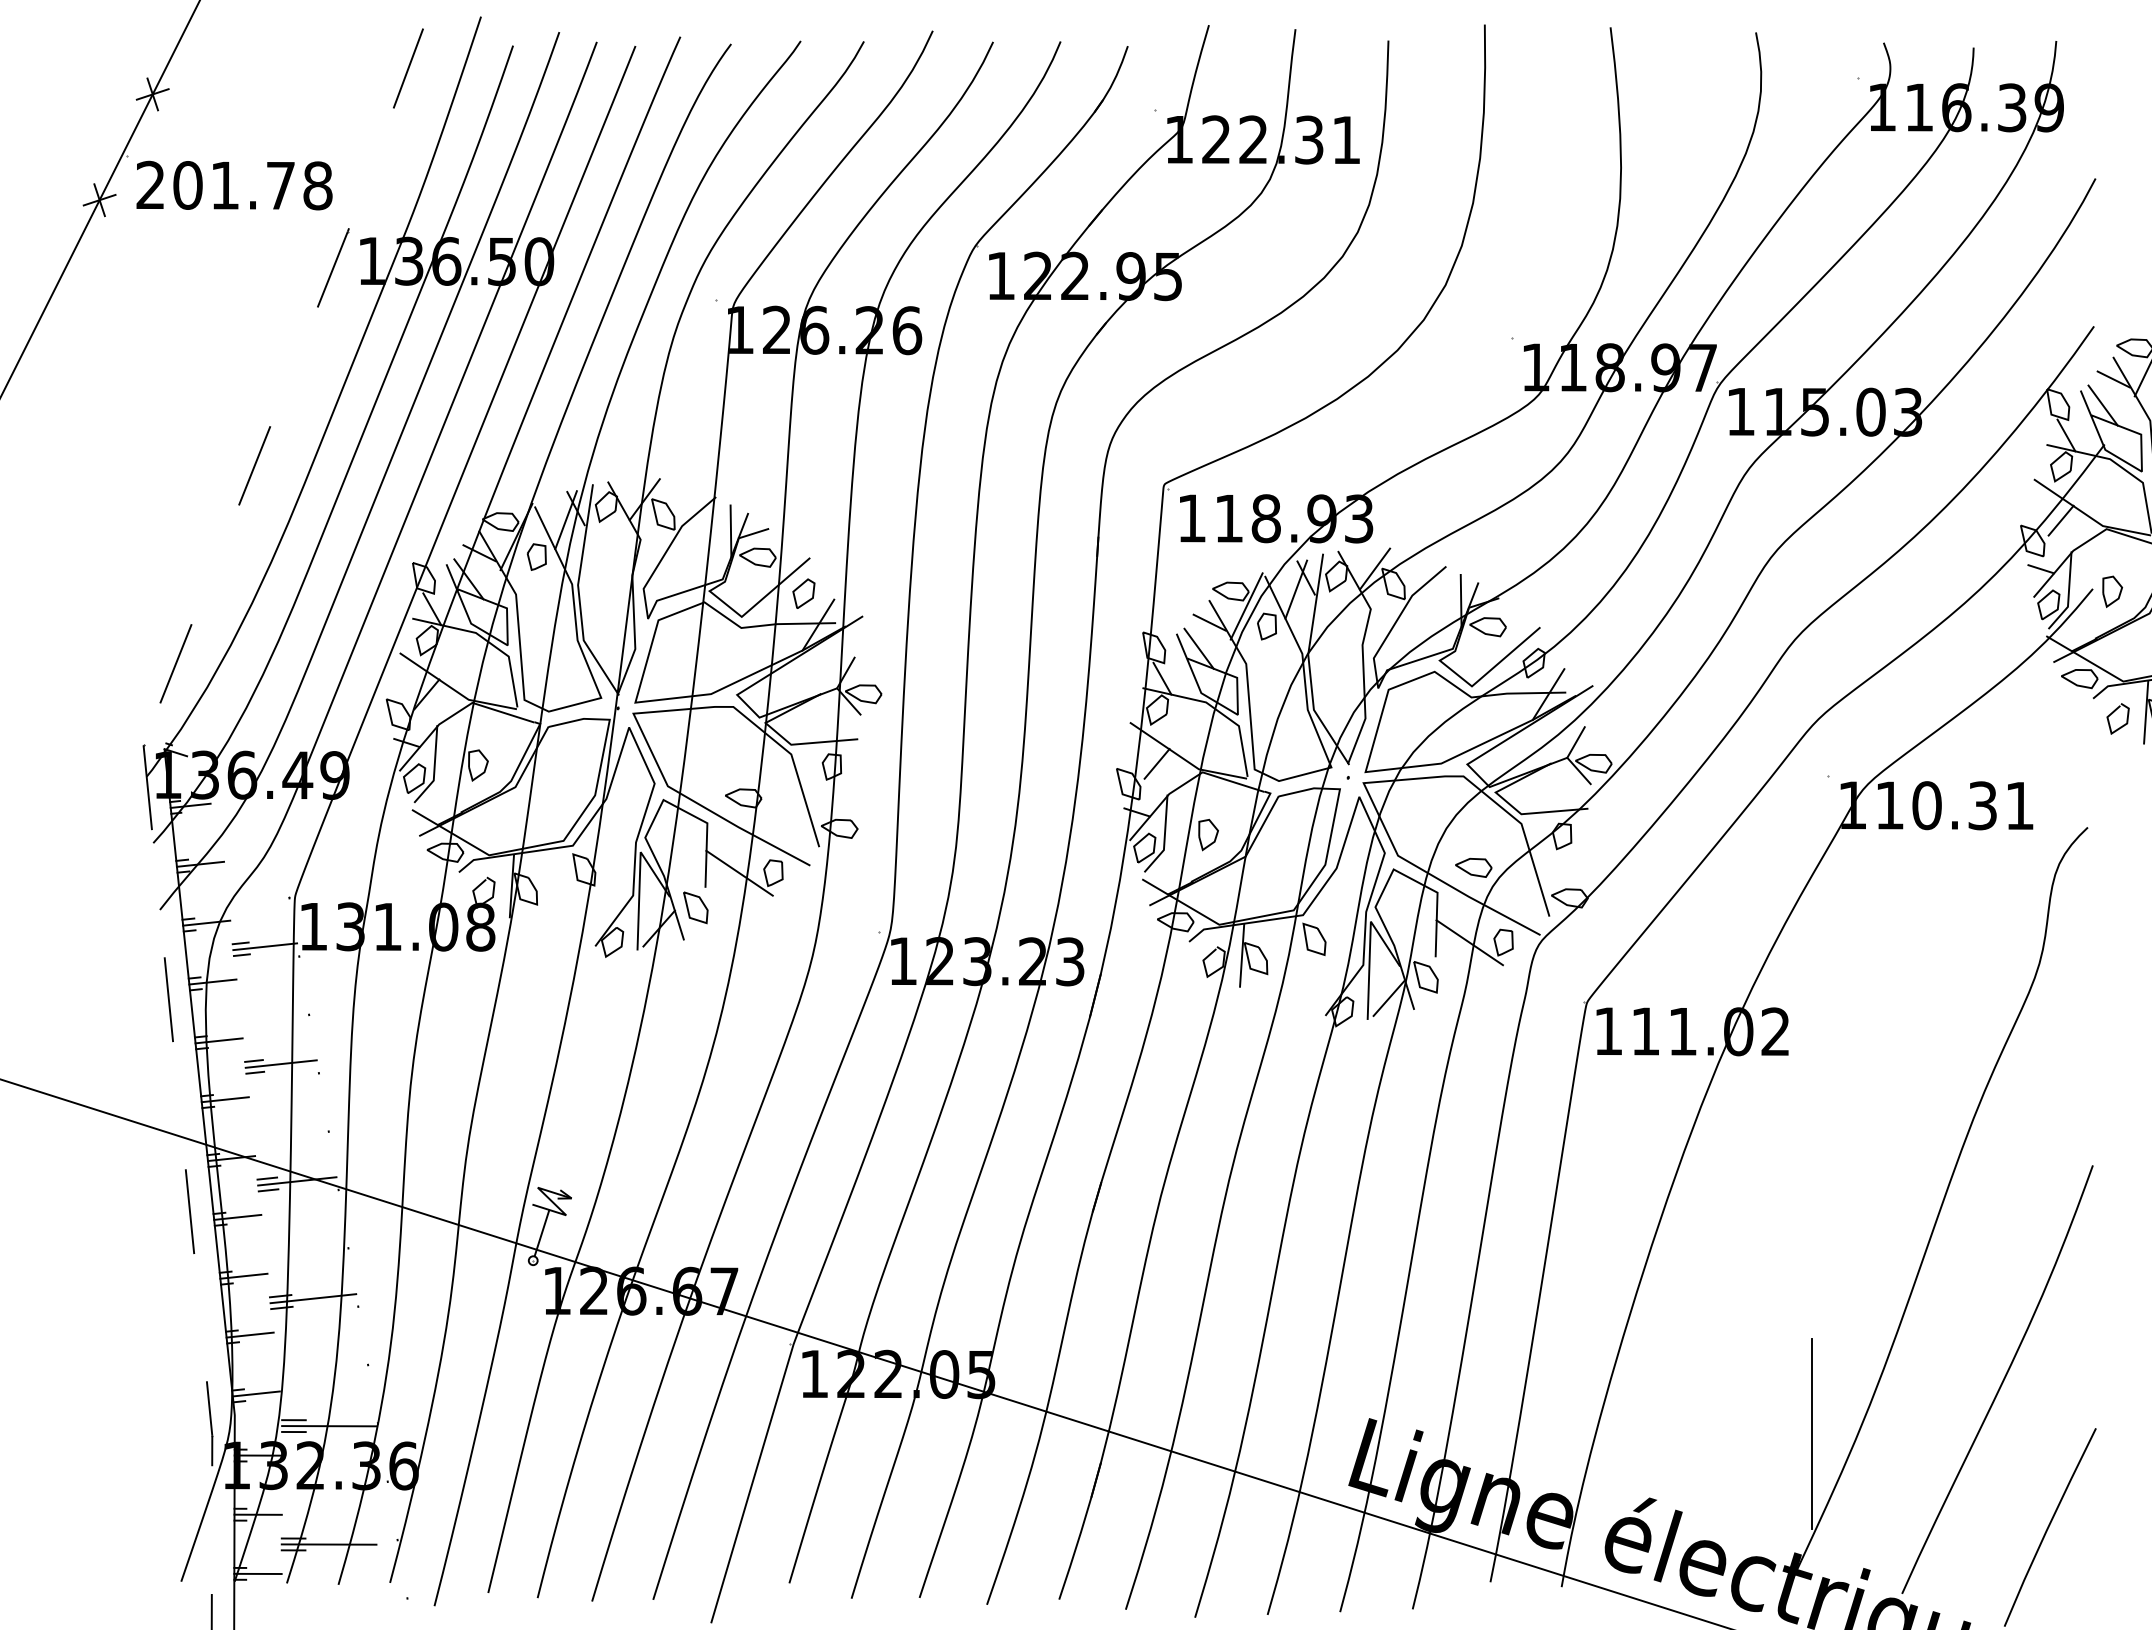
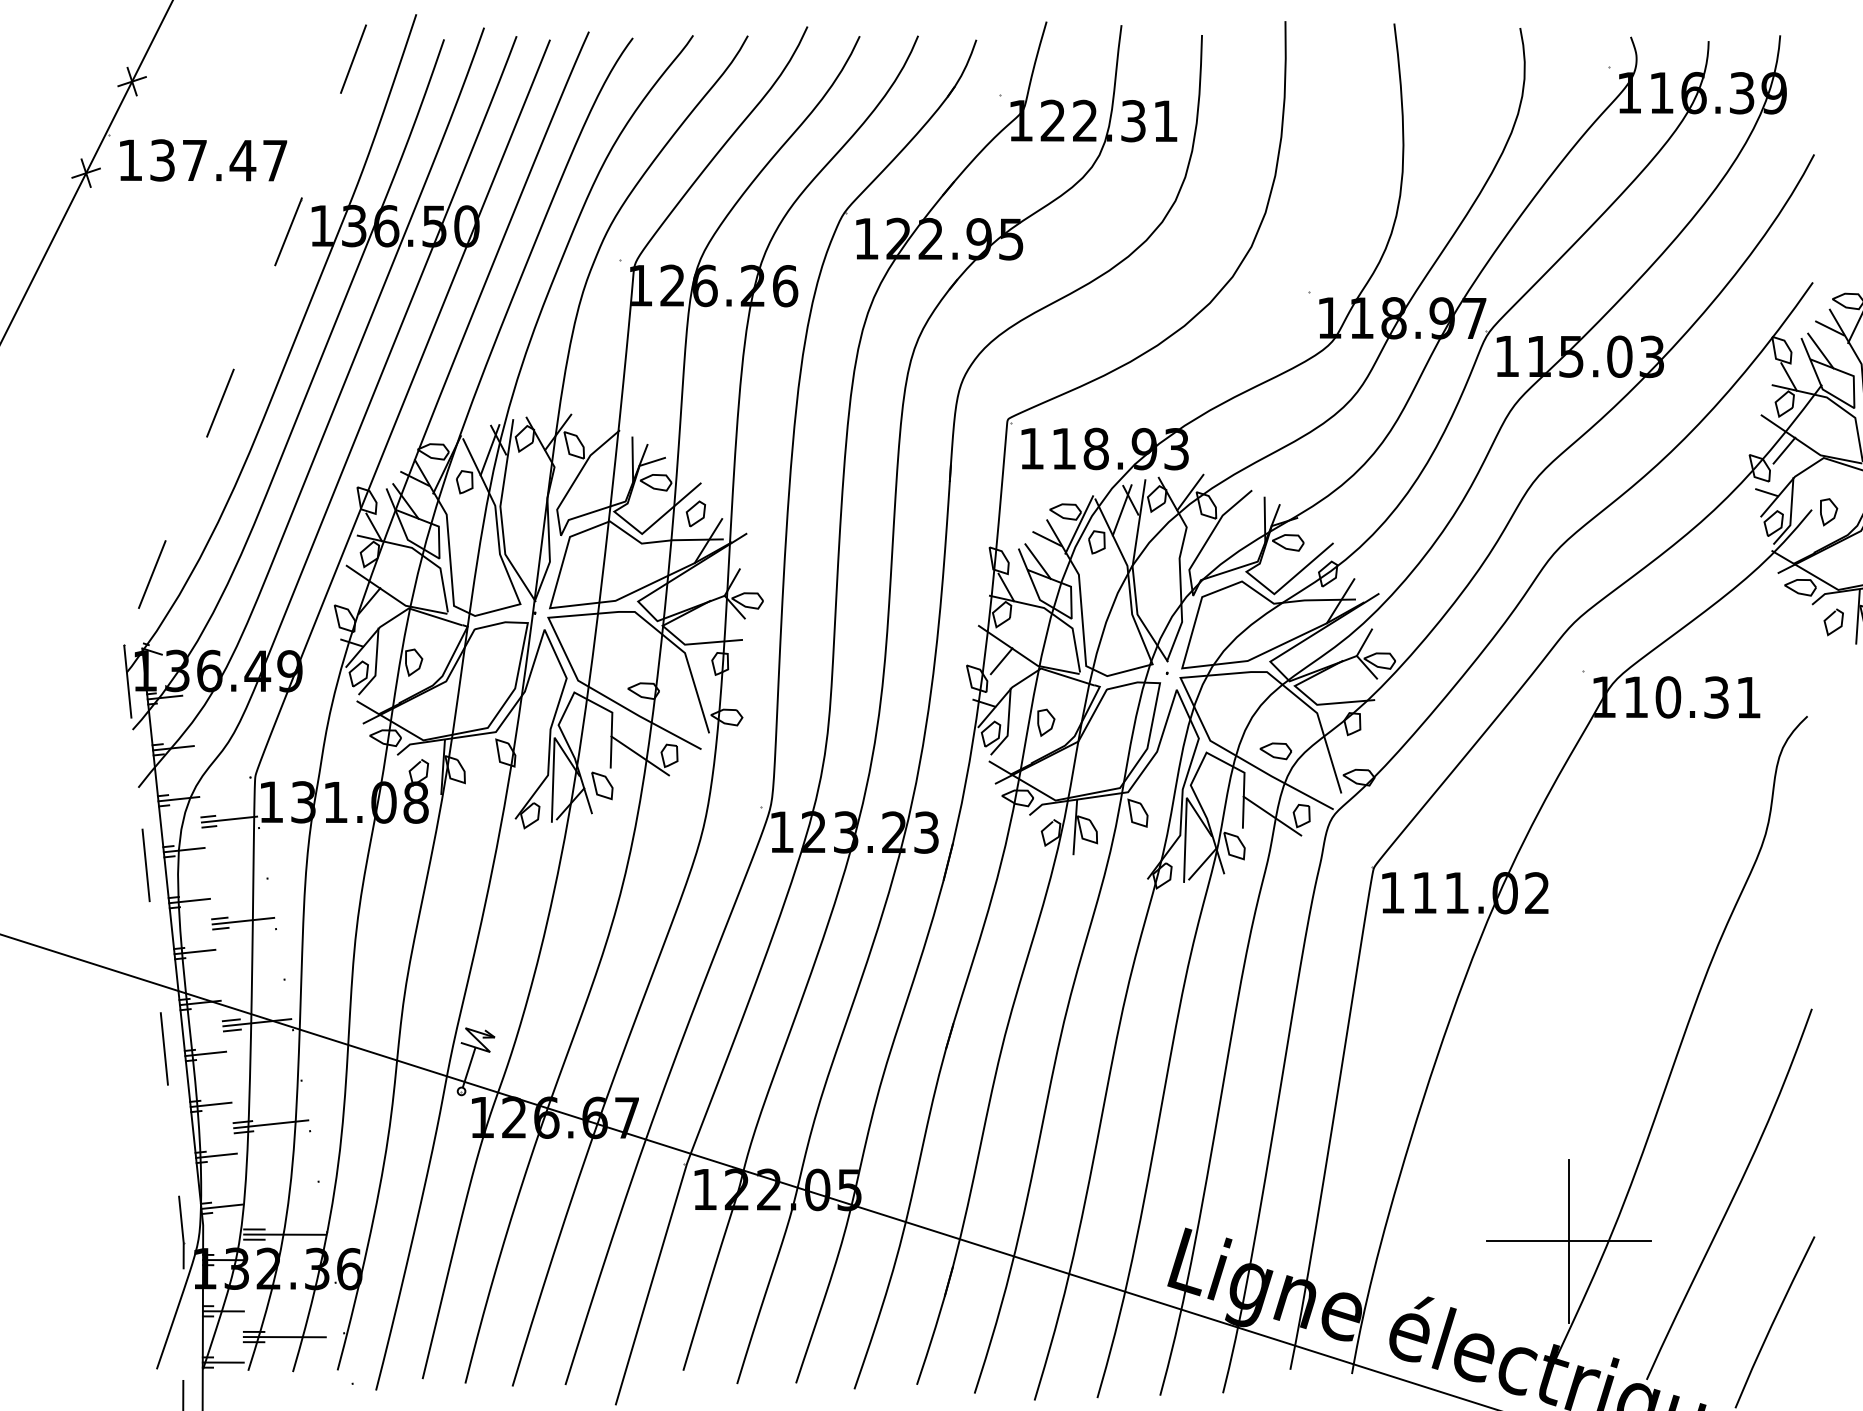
text: (234, 185) -> (202, 160), 201.78 -> 137.47
line: (1812, 1434) -> (1569, 1241), added

